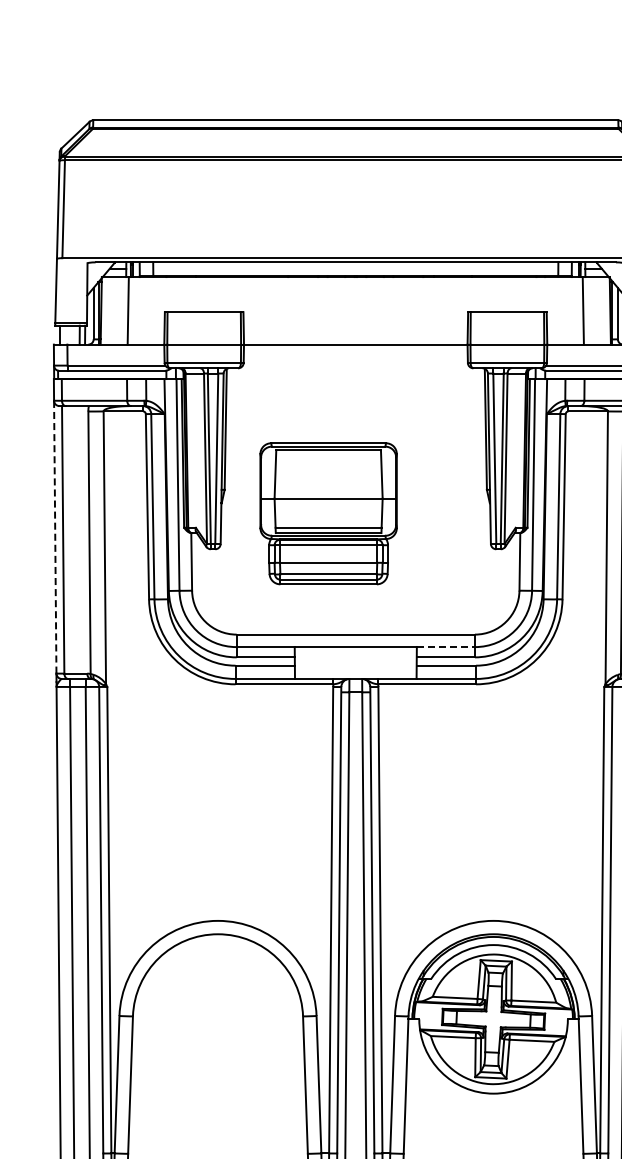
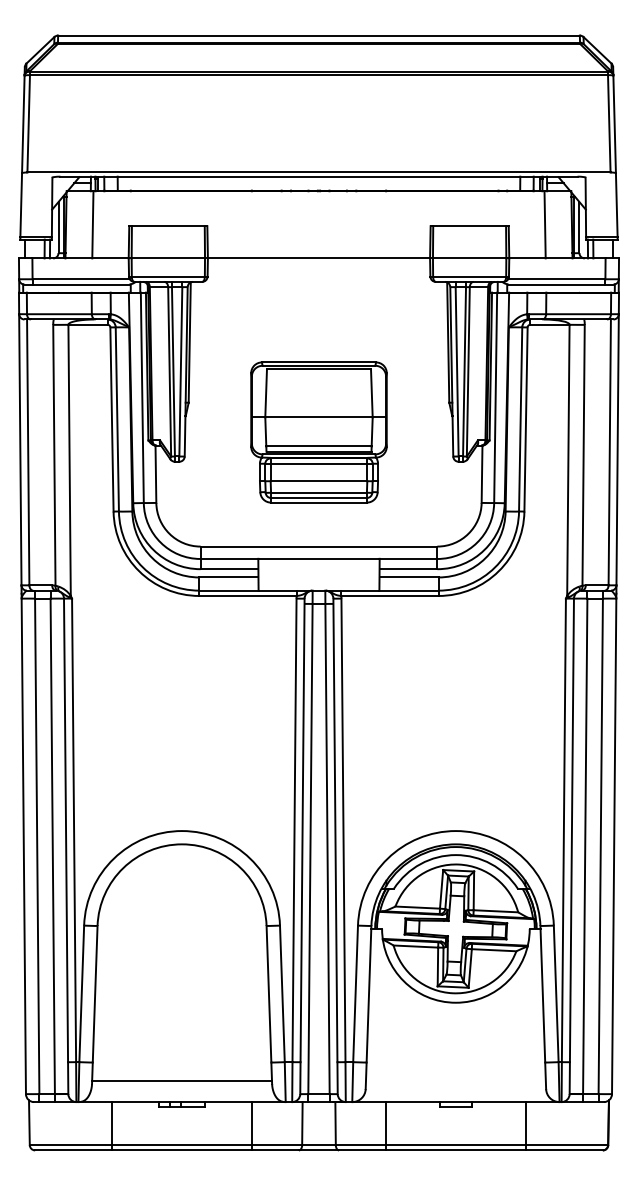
part: (328, 513) -> (318, 432), moved
line: (55, 536) -> (20, 449), dashed -> solid
line: (445, 647) -> (408, 559), dashed -> solid

